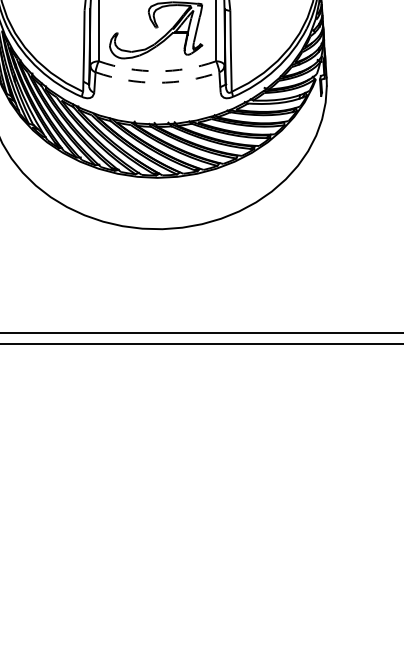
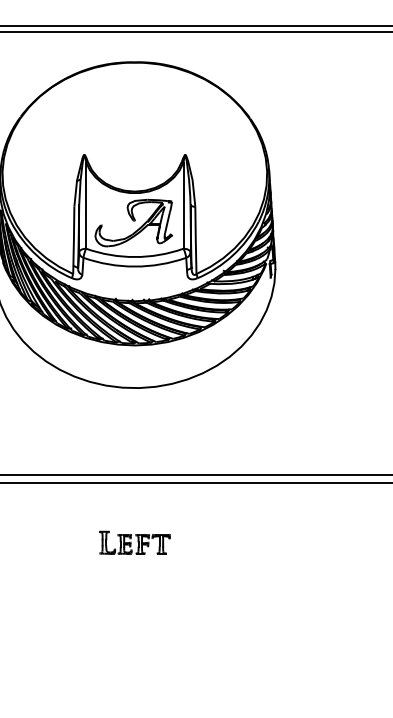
arc: (157, 71) -> (134, 257), dashed -> solid
arc: (157, 82) -> (134, 266), dashed -> solid
part: (157, 415) -> (134, 542), added

